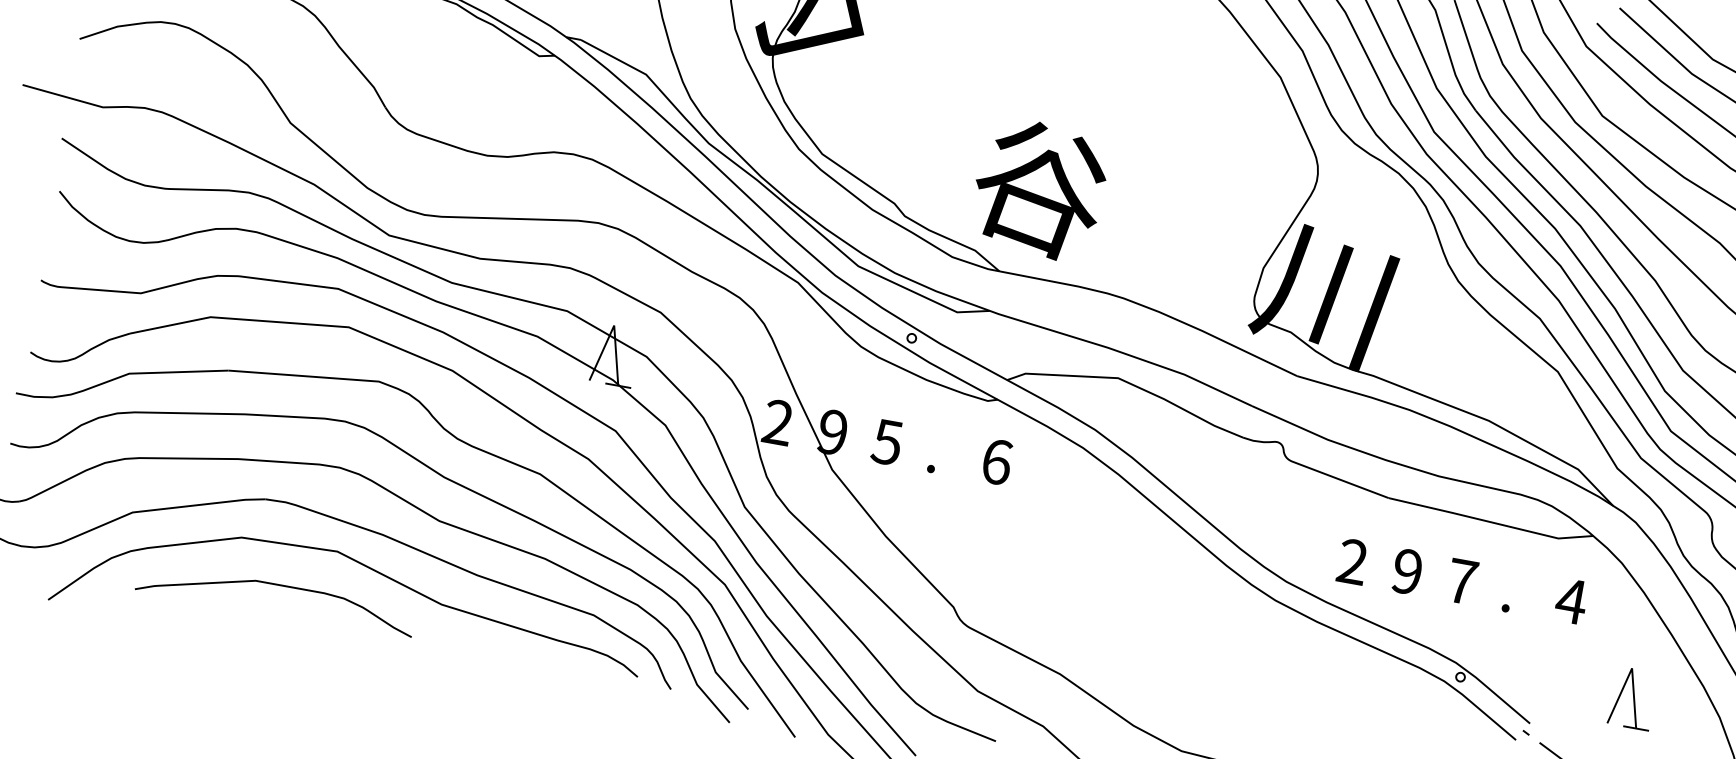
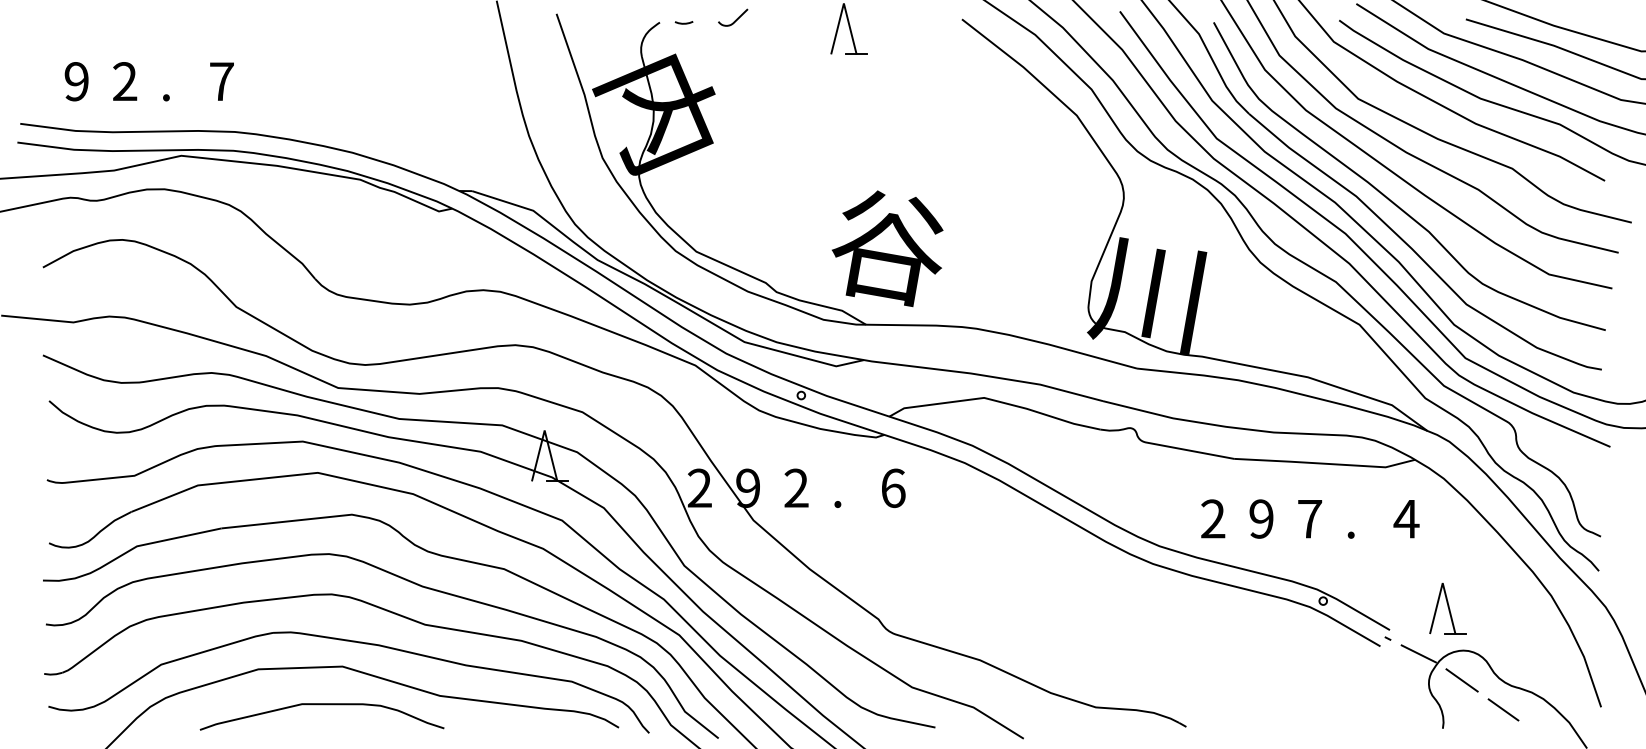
text: (887, 442) -> (796, 488), 5 -> 2
curve: (277, 586) -> (321, 705), moved
part: (1632, 698) -> (1447, 608), moved

